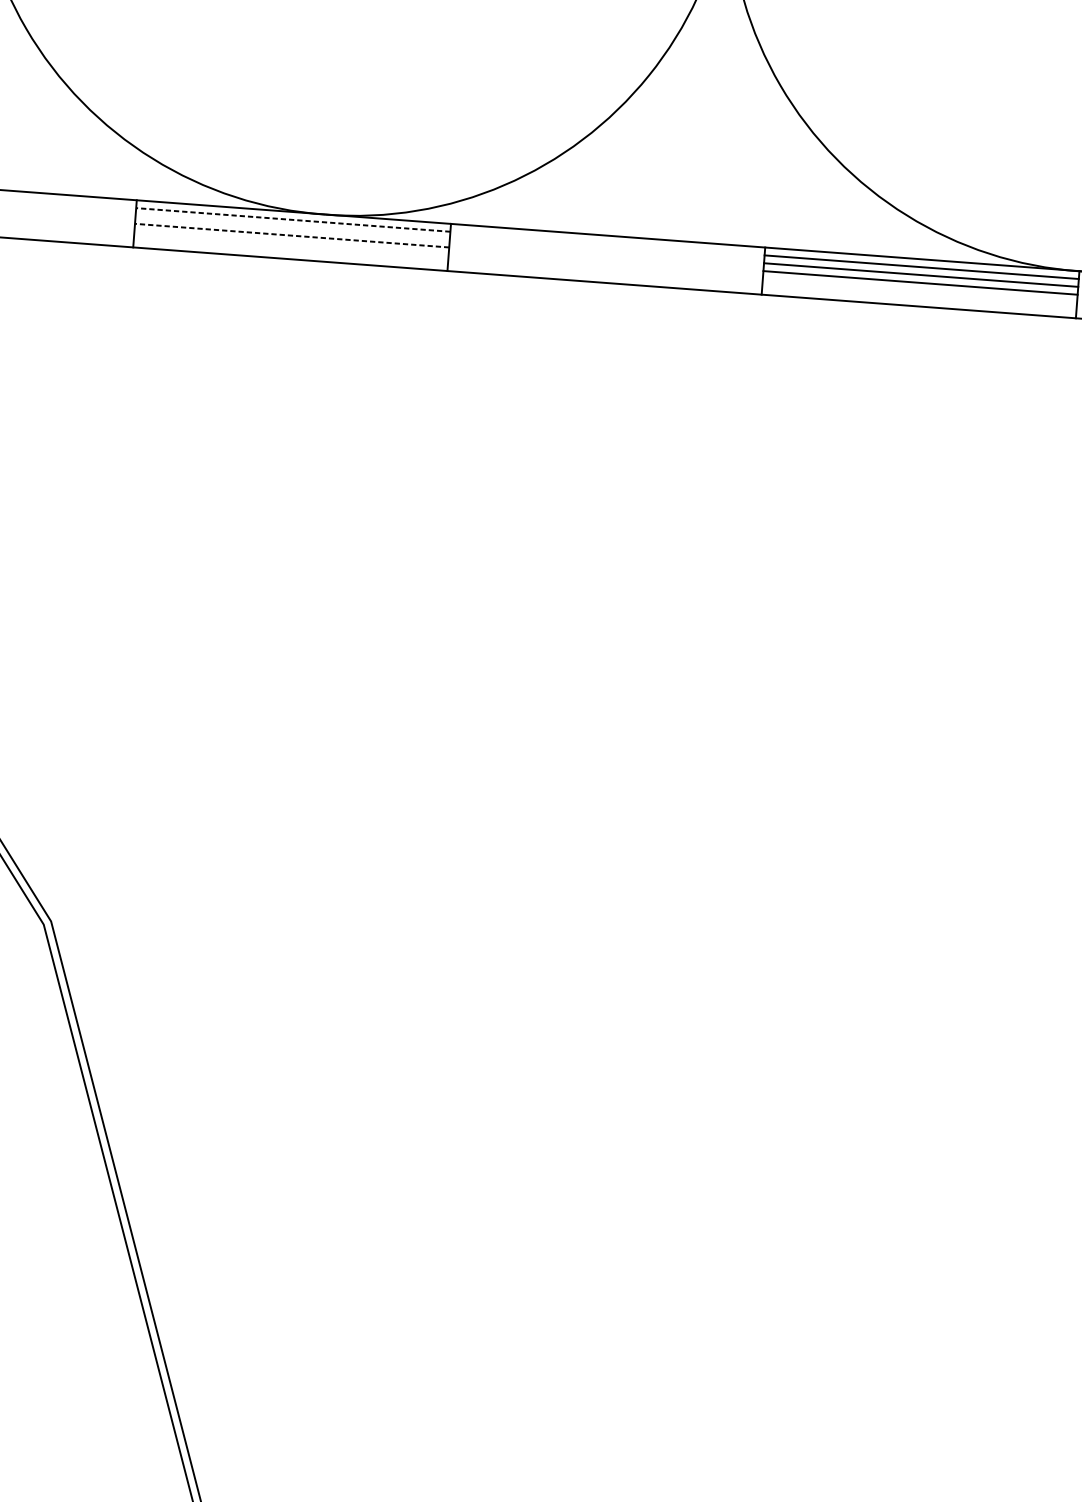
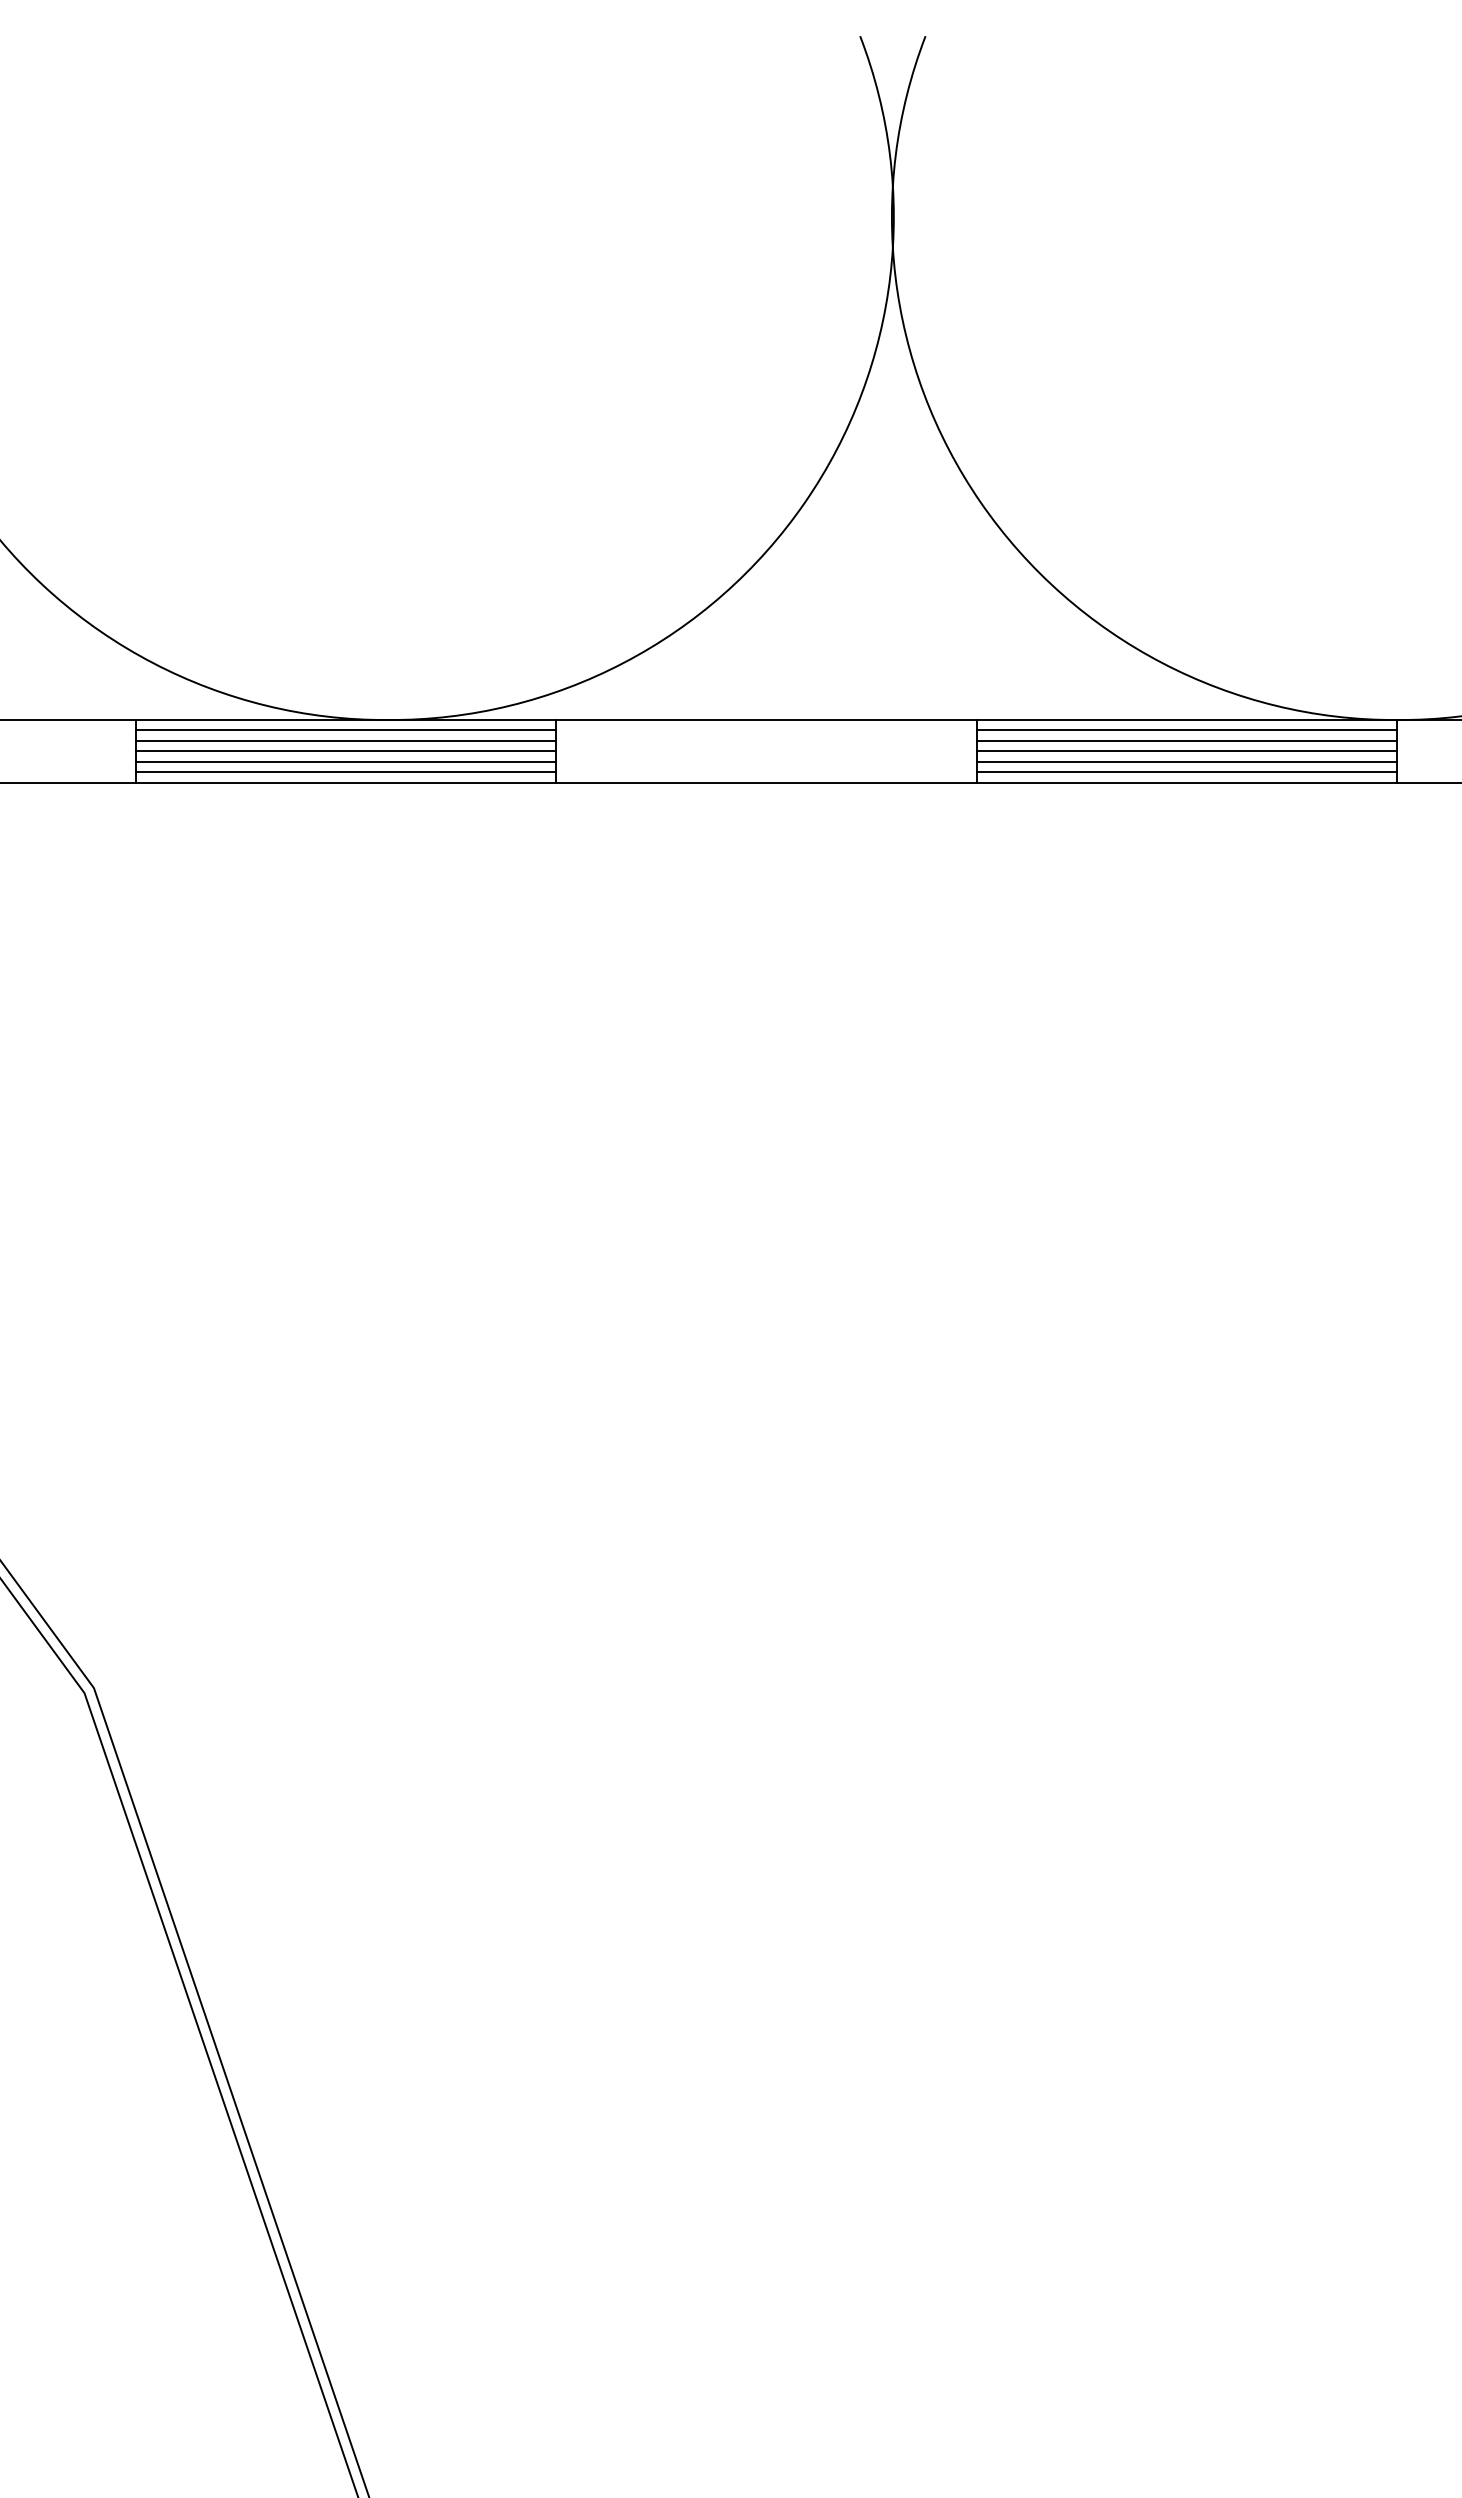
line: (292, 220) -> (345, 730), dashed -> solid
line: (292, 227) -> (345, 740), added
line: (291, 235) -> (345, 751), dashed -> solid
line: (291, 243) -> (345, 761), added
line: (290, 251) -> (345, 772), added
line: (919, 290) -> (1186, 761), added
line: (918, 298) -> (1186, 772), added

